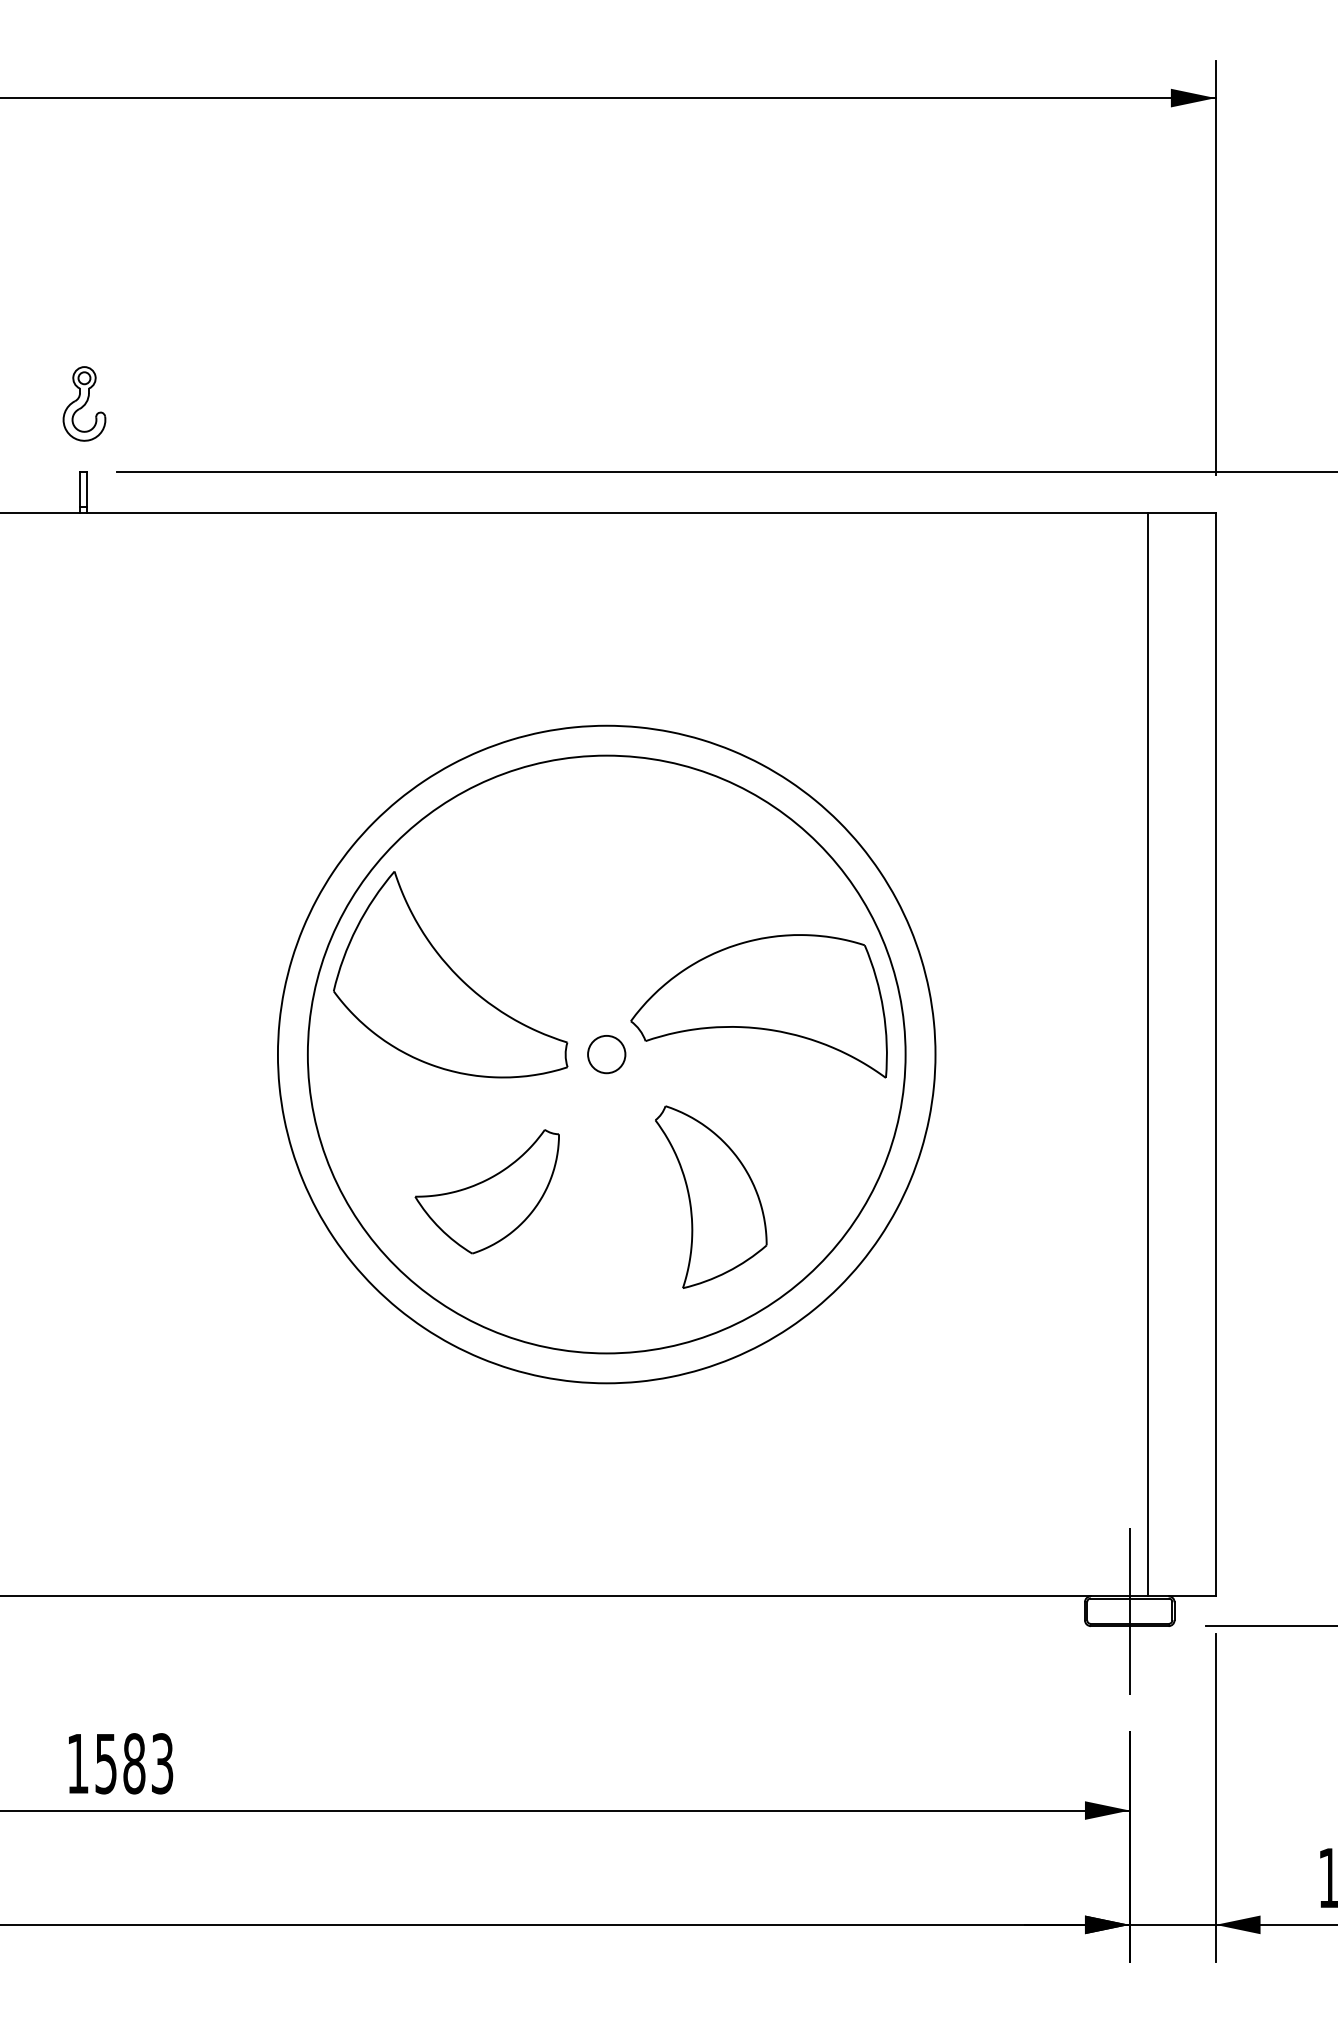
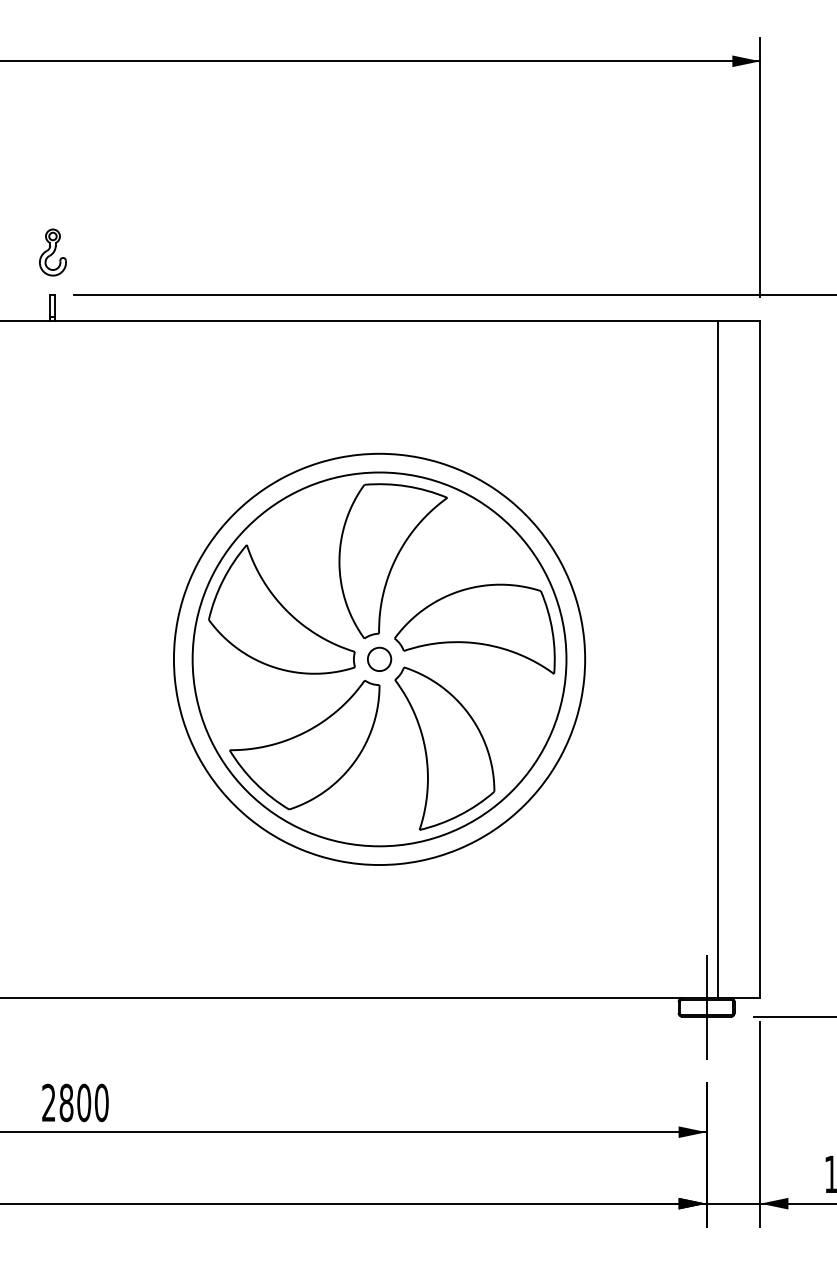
part: (627, 897) -> (392, 561), added
part: (486, 1192) -> (304, 745), size x1.67
part: (710, 1196) -> (444, 748), size x1.43
text: (120, 1763) -> (75, 1102), 1583 -> 2800

